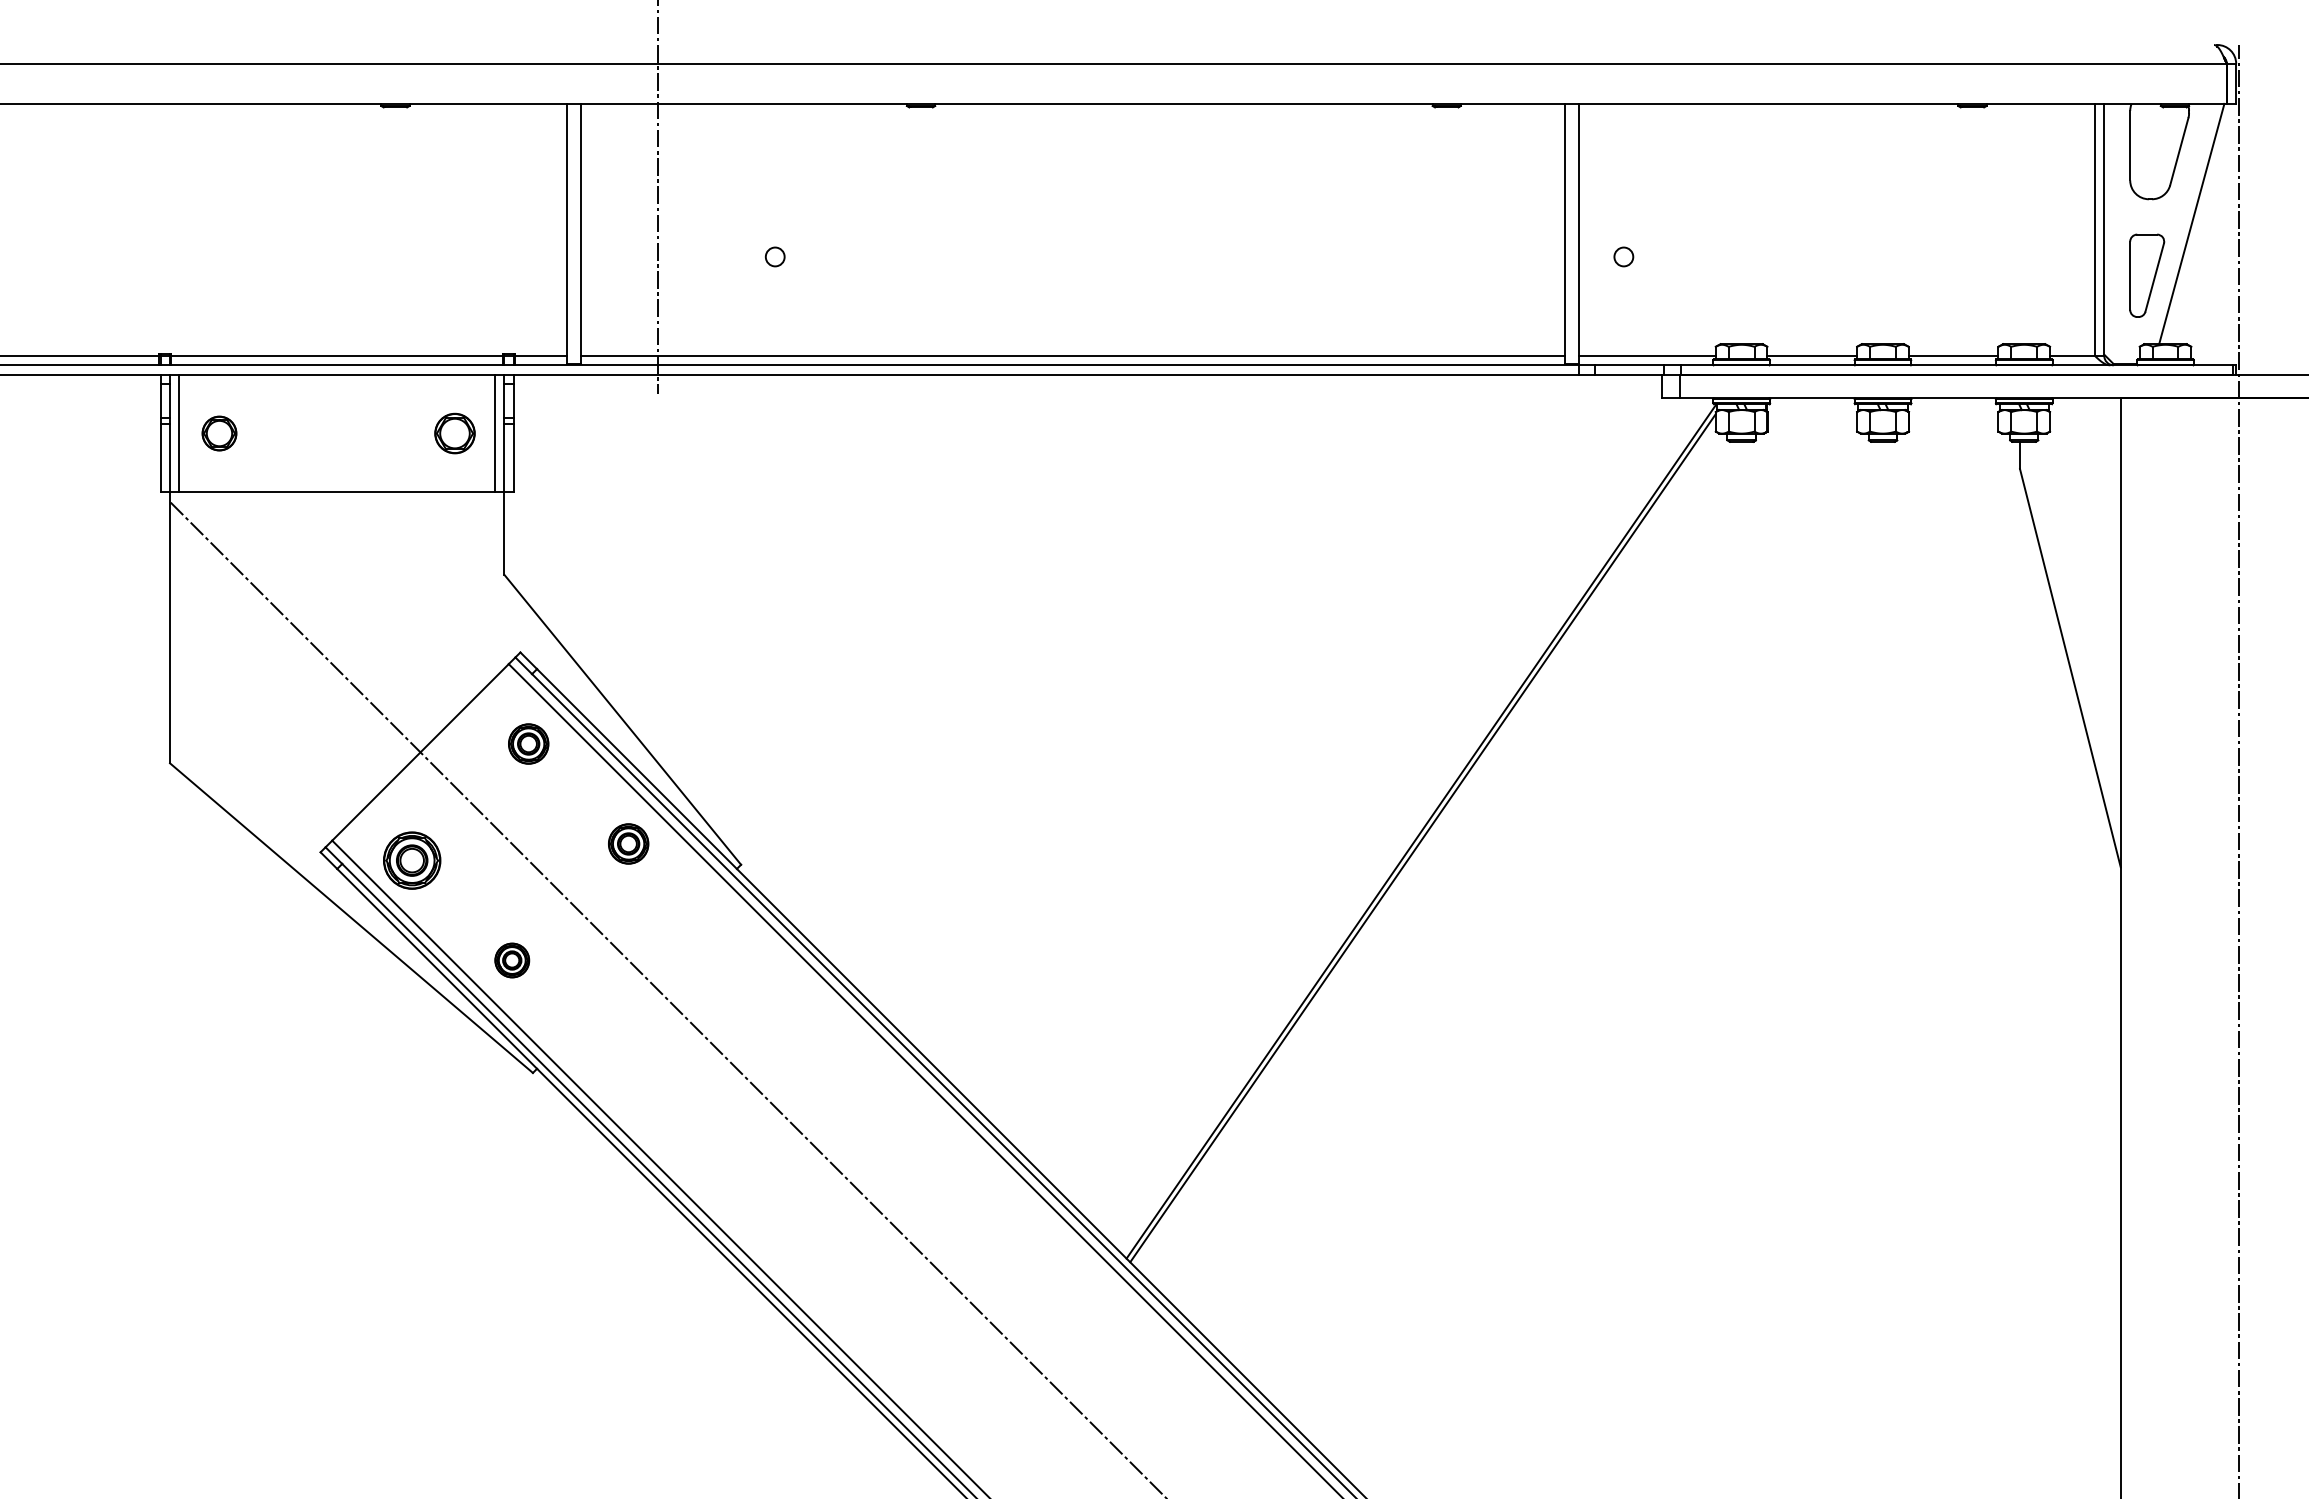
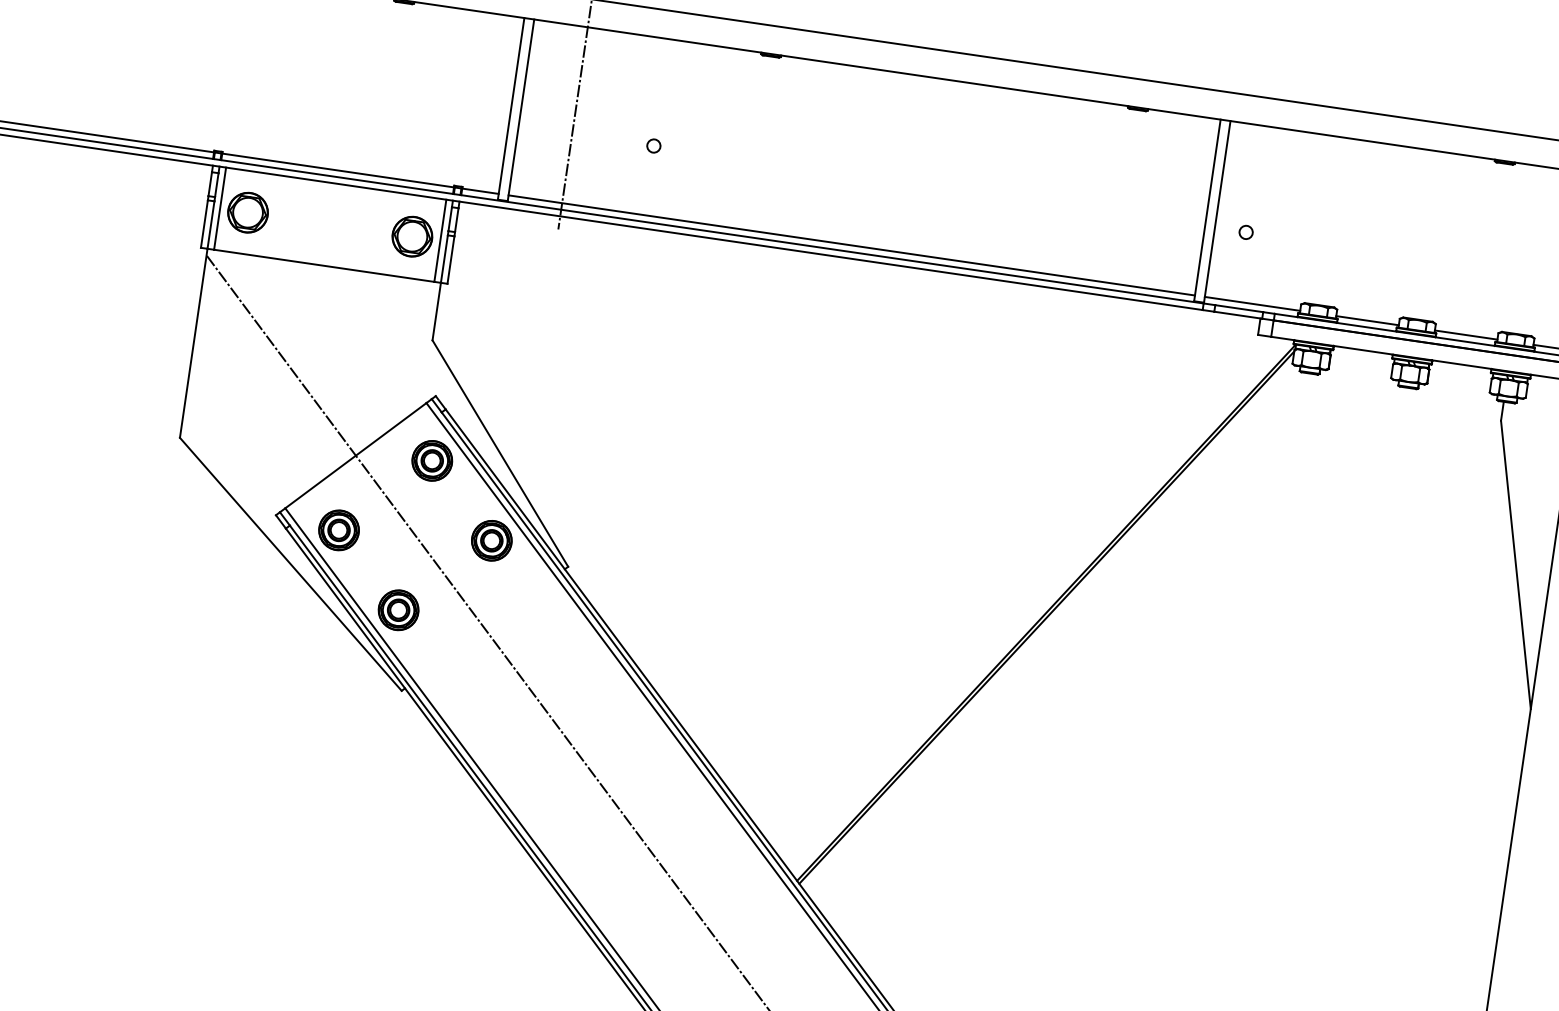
part: (219, 433) -> (248, 212), size x1.67
part: (454, 433) -> (412, 236), size x1.43
part: (528, 743) -> (432, 460), size x1.43
part: (628, 843) -> (491, 540), size x1.43
part: (512, 960) -> (398, 610), size x1.67

